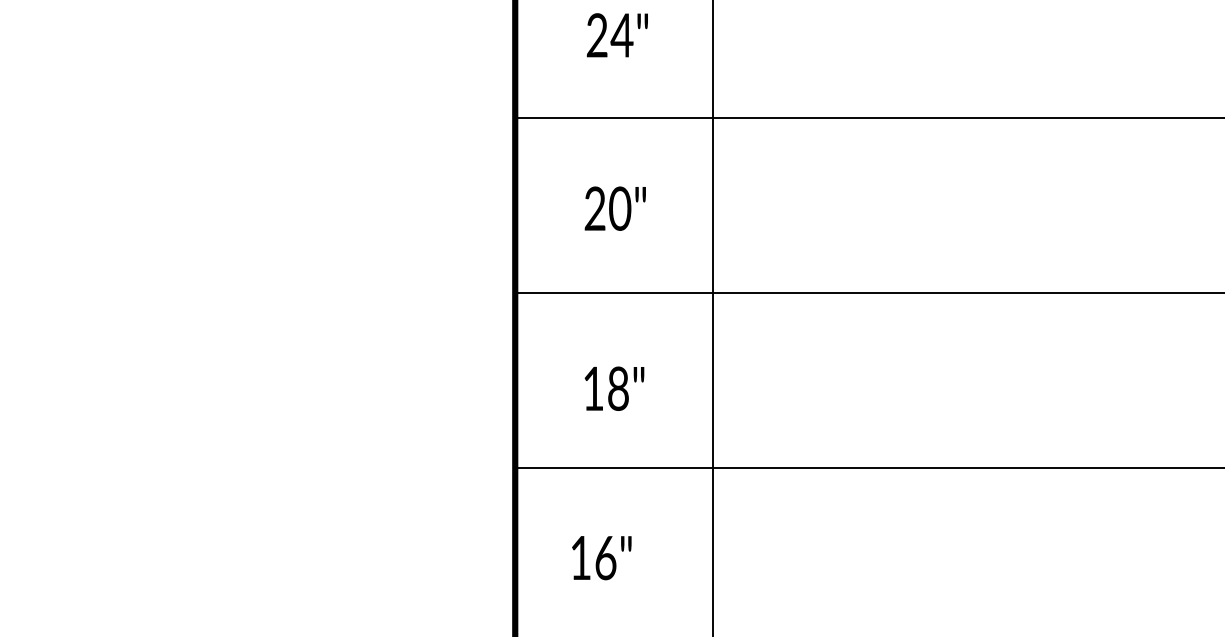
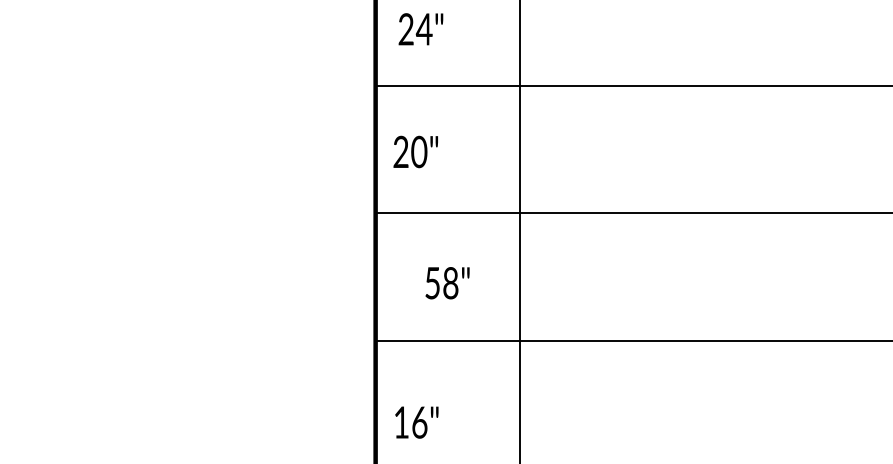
text: (616, 35) -> (420, 29), moved
text: (614, 208) -> (415, 151), moved
text: (593, 388) -> (432, 283), 18" -> 58"
text: (601, 558) -> (416, 422), moved

